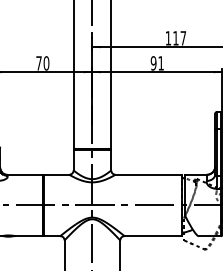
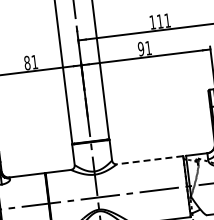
text: (183, 38) -> (167, 20), 117 -> 111
text: (42, 63) -> (30, 62), 70 -> 81
line: (148, 174) -> (149, 160), solid -> dashed

